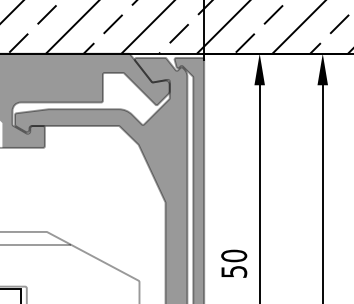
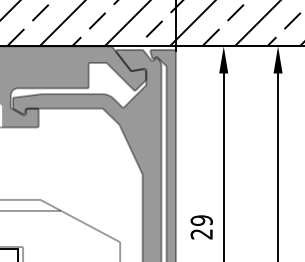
text: (234, 263) -> (202, 227), 50 -> 29

